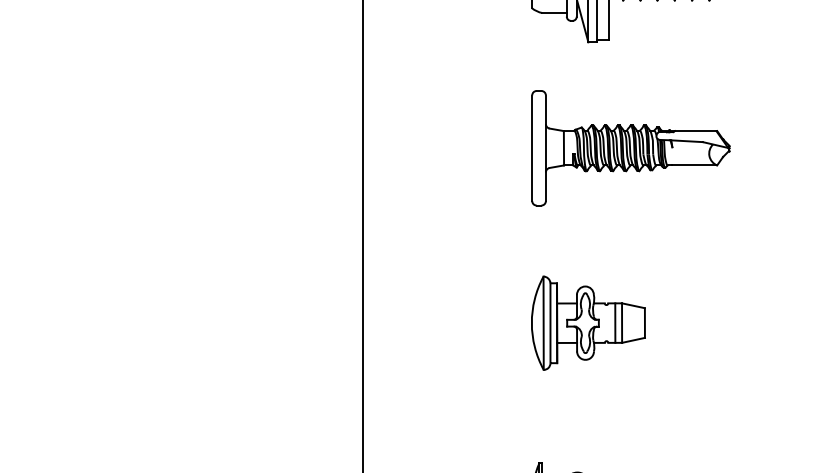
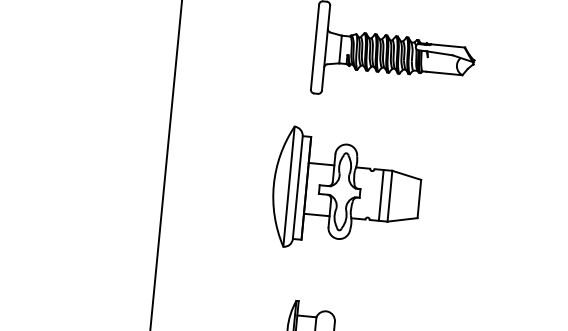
part: (588, 322) -> (346, 191), size x1.6

